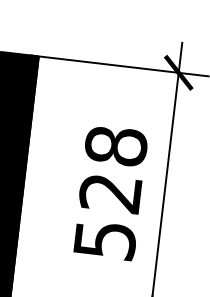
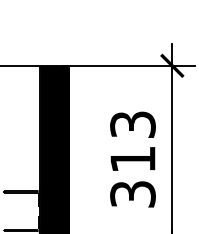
text: (110, 193) -> (132, 159), 528 -> 313

